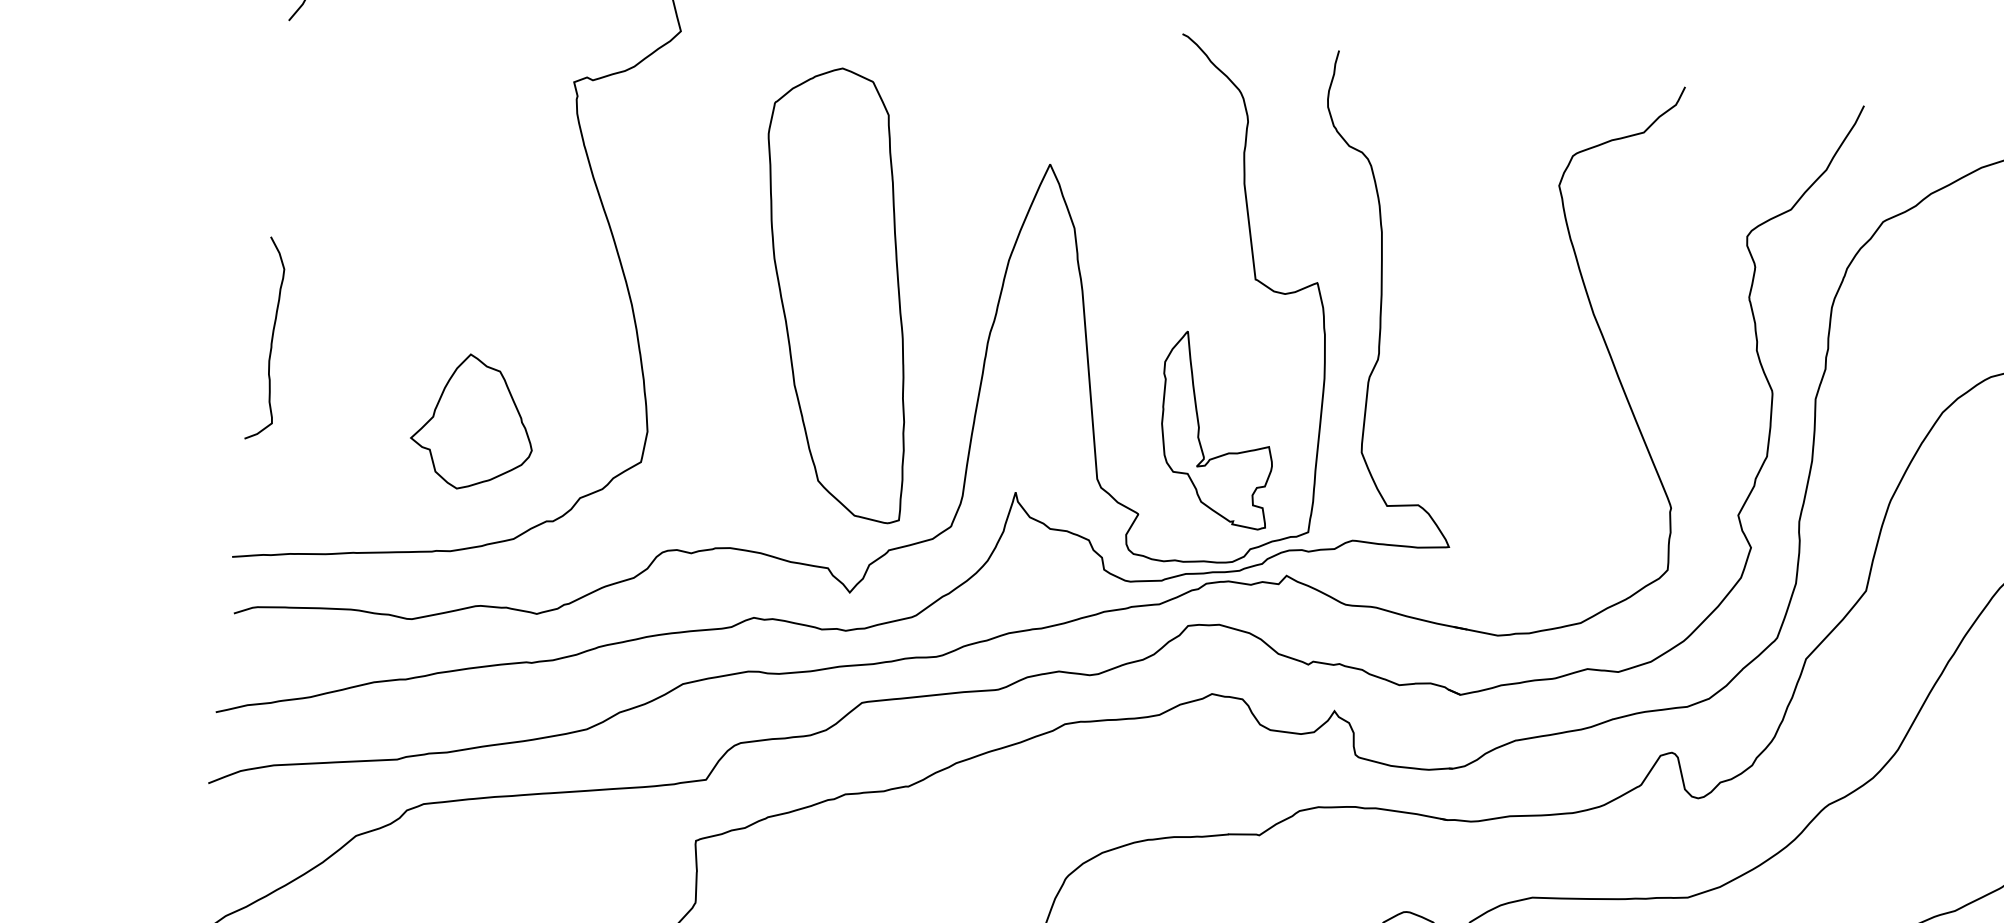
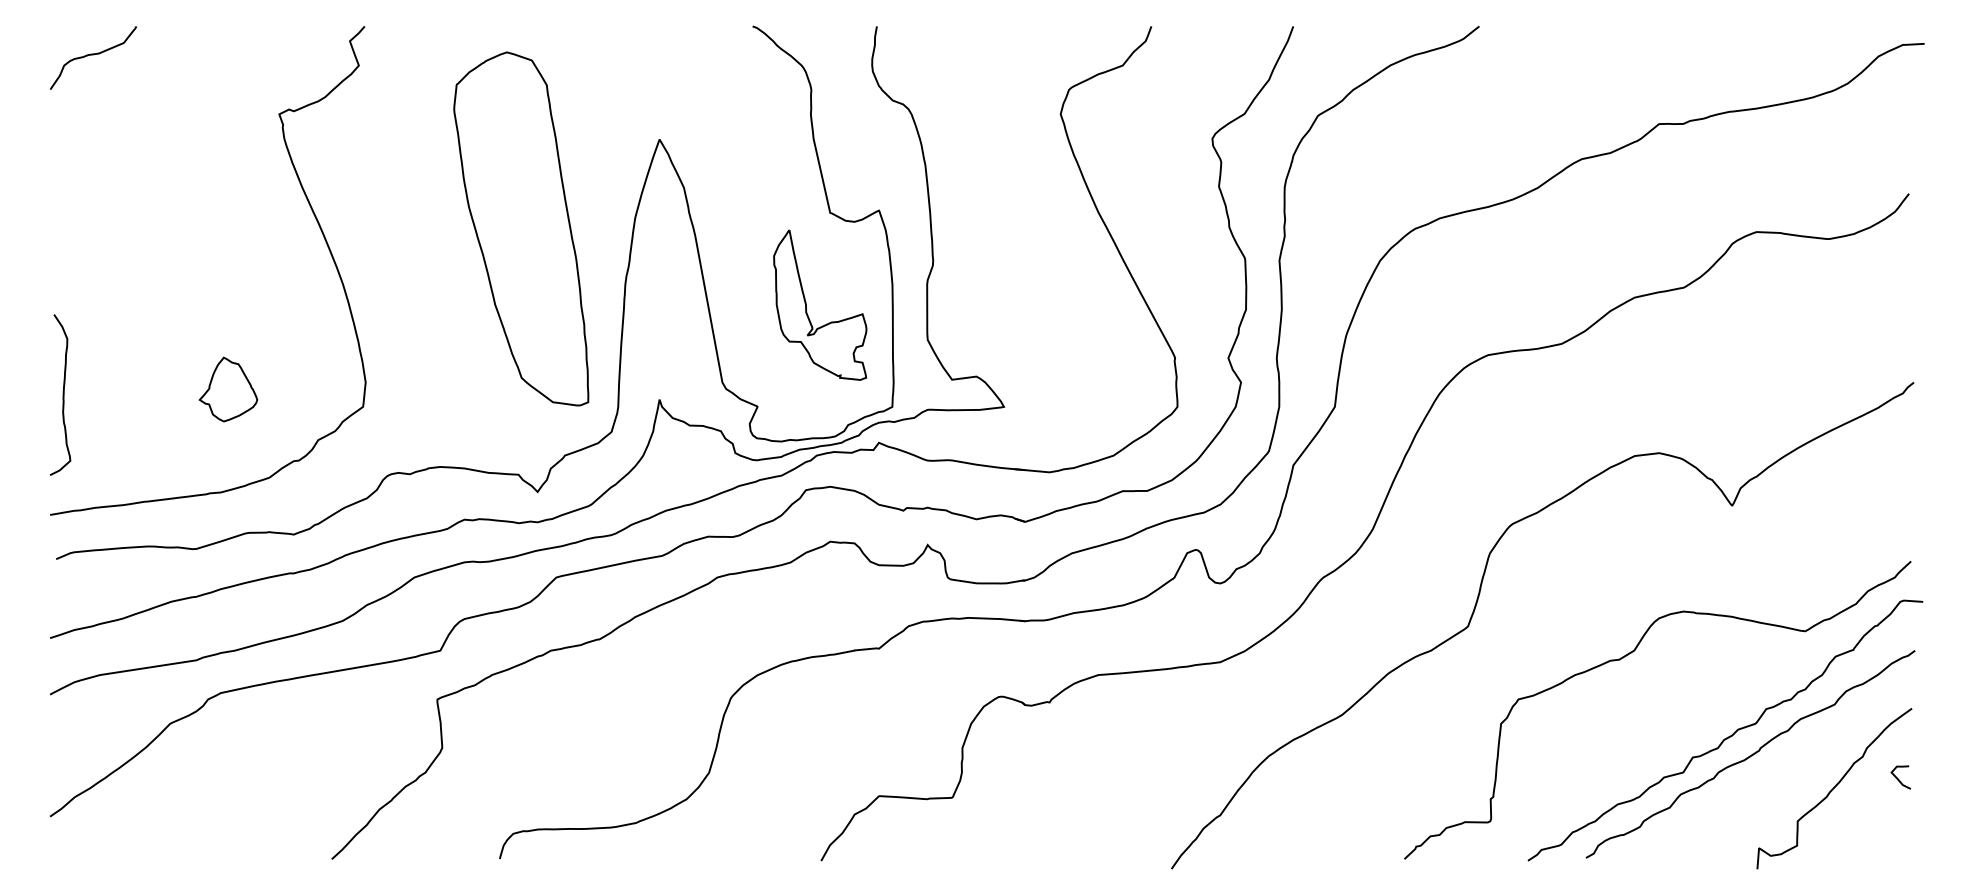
part: (837, 292) -> (521, 228), moved
curve: (270, 338) -> (62, 394), moved
part: (473, 422) -> (228, 389), size x0.6
part: (1199, 427) -> (806, 304), moved

